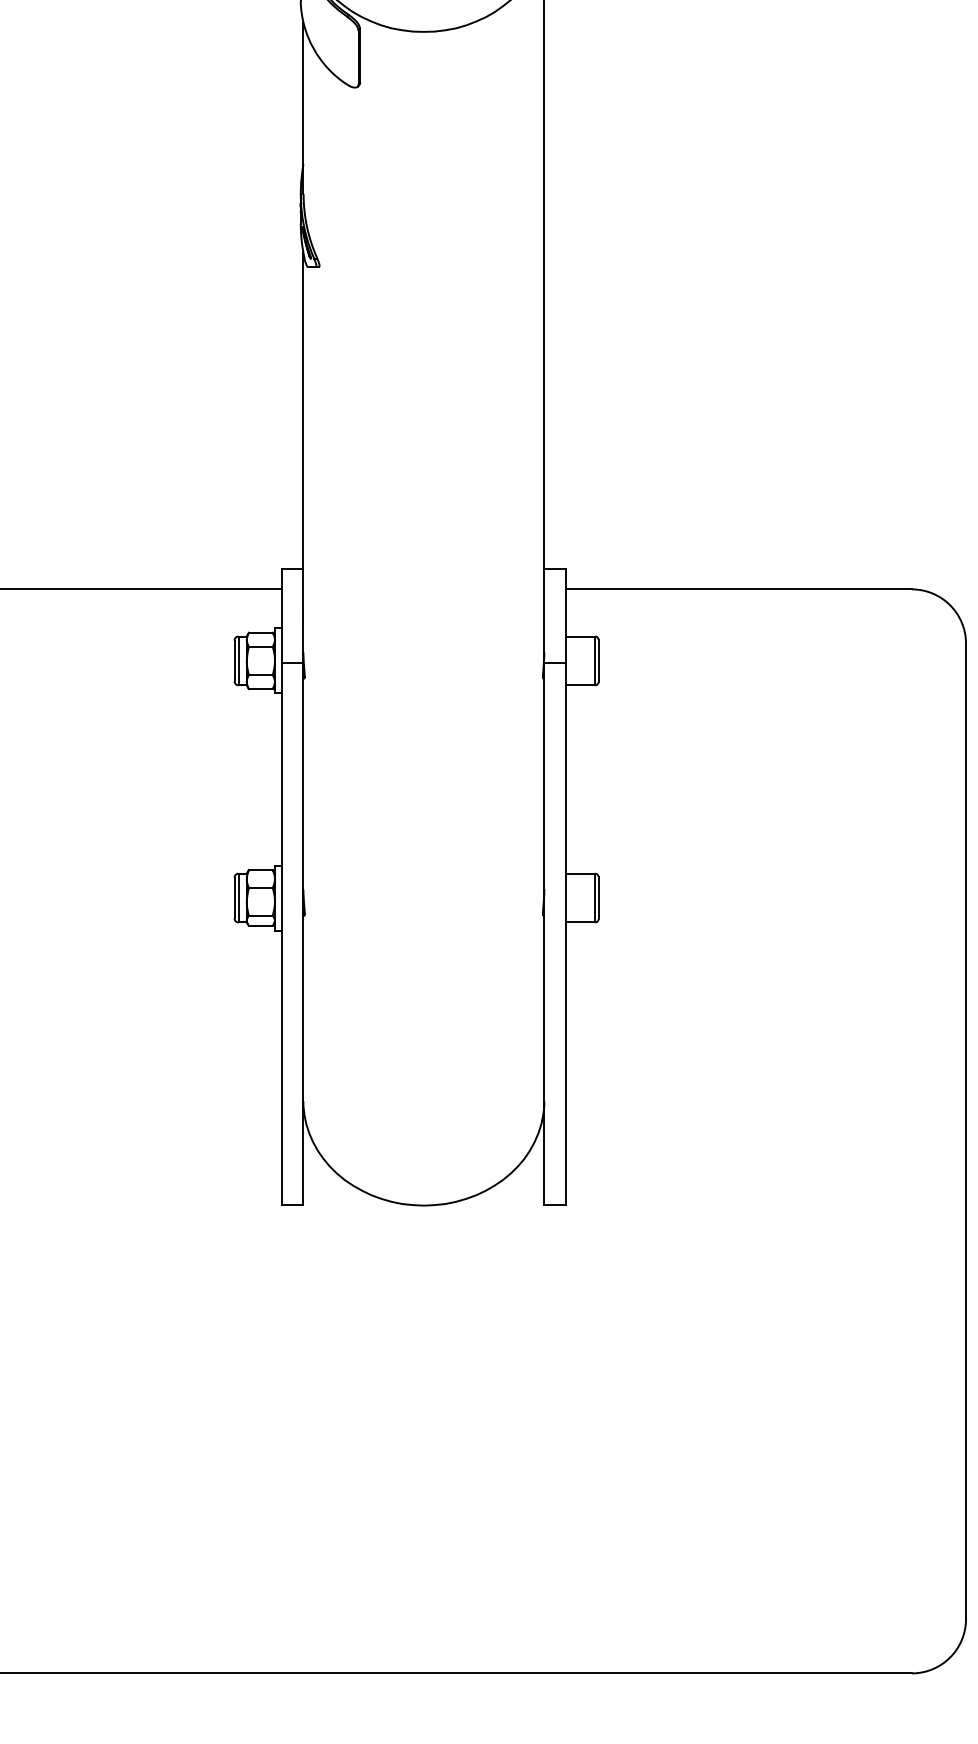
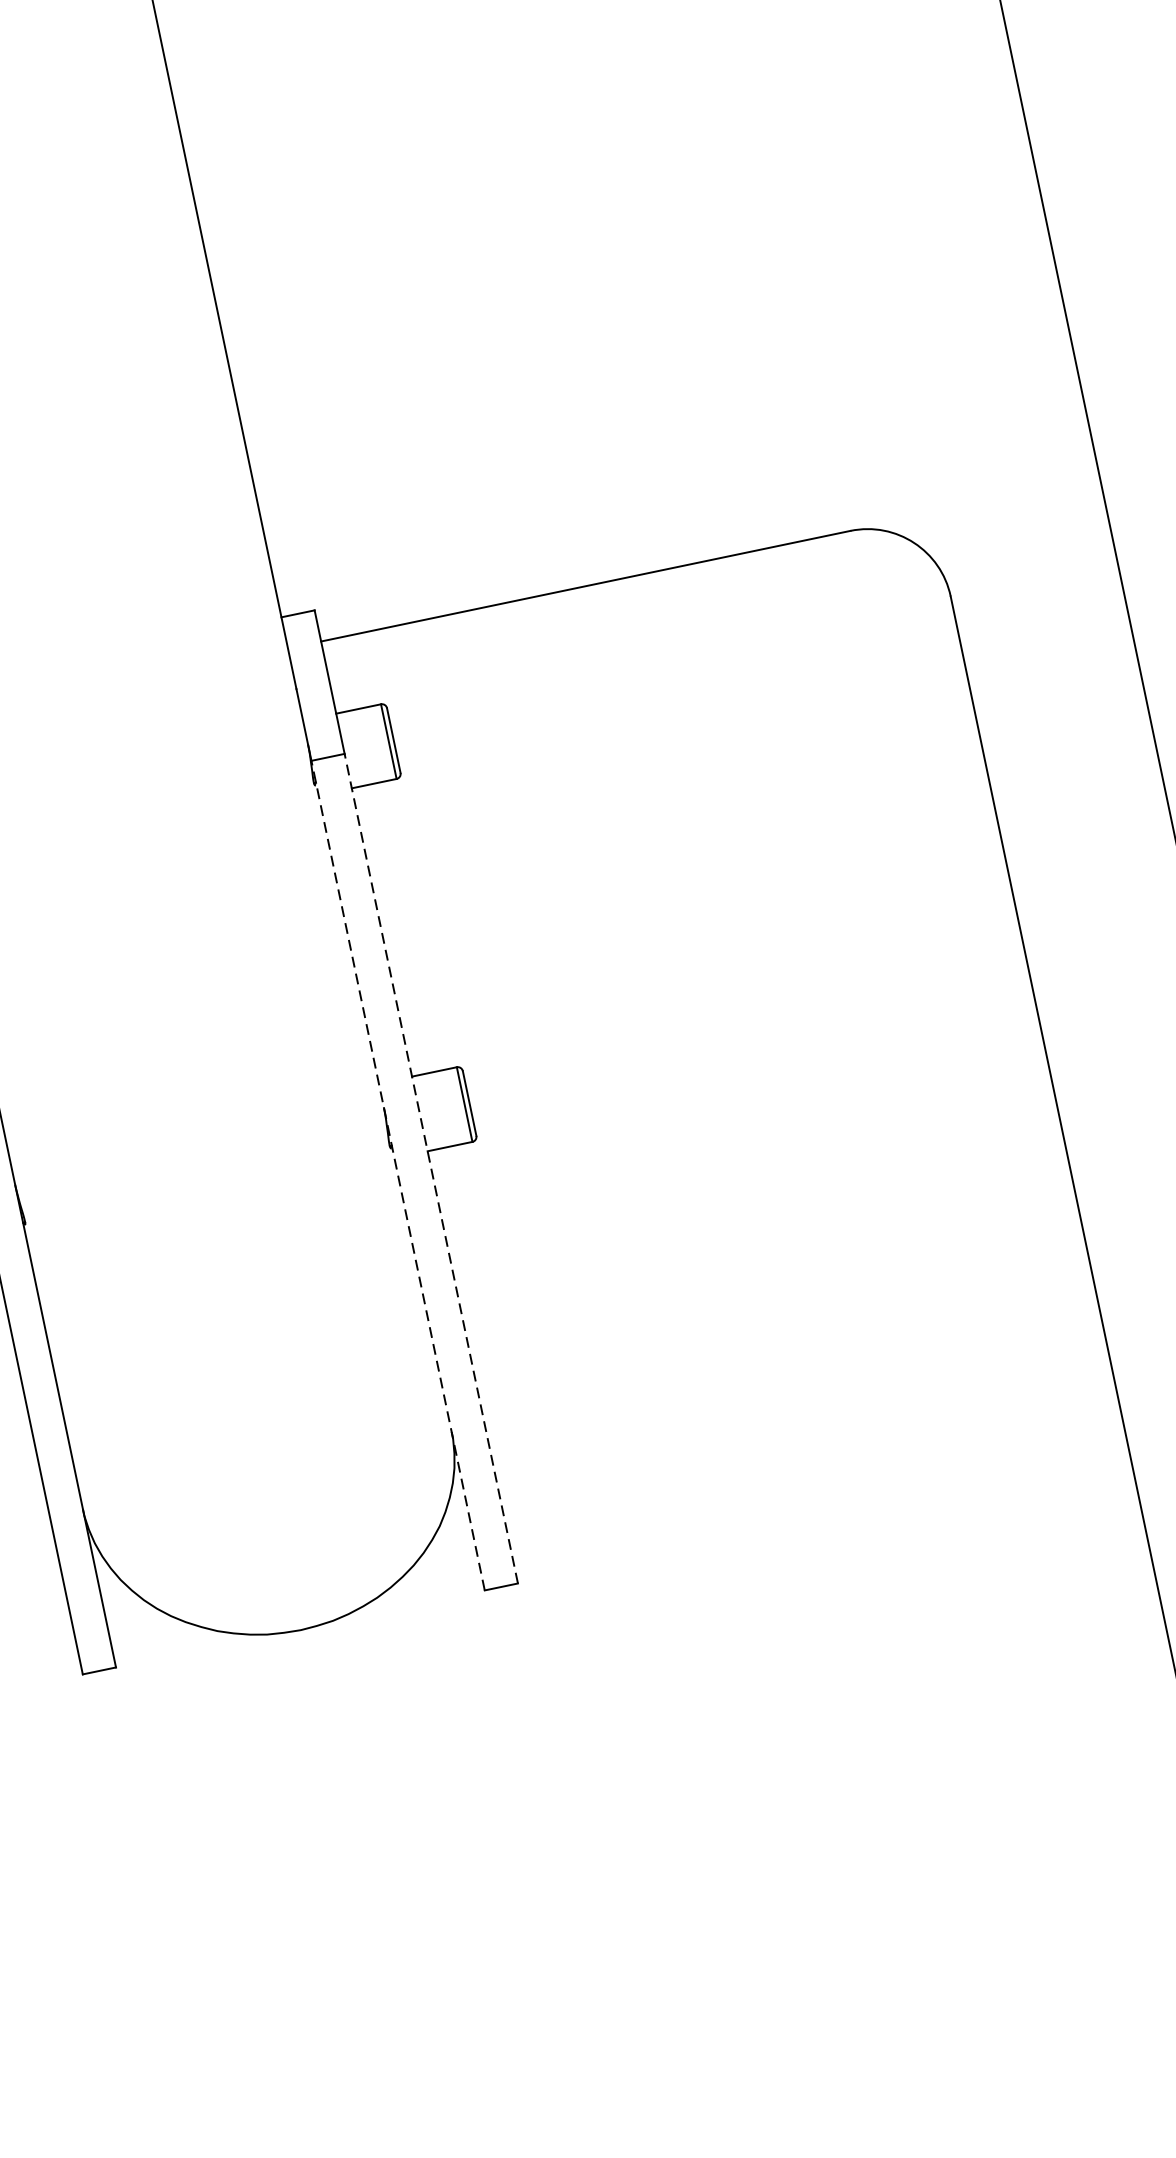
line: (544, 933) -> (398, 1175), solid -> dashed
line: (566, 933) -> (431, 1168), solid -> dashed

